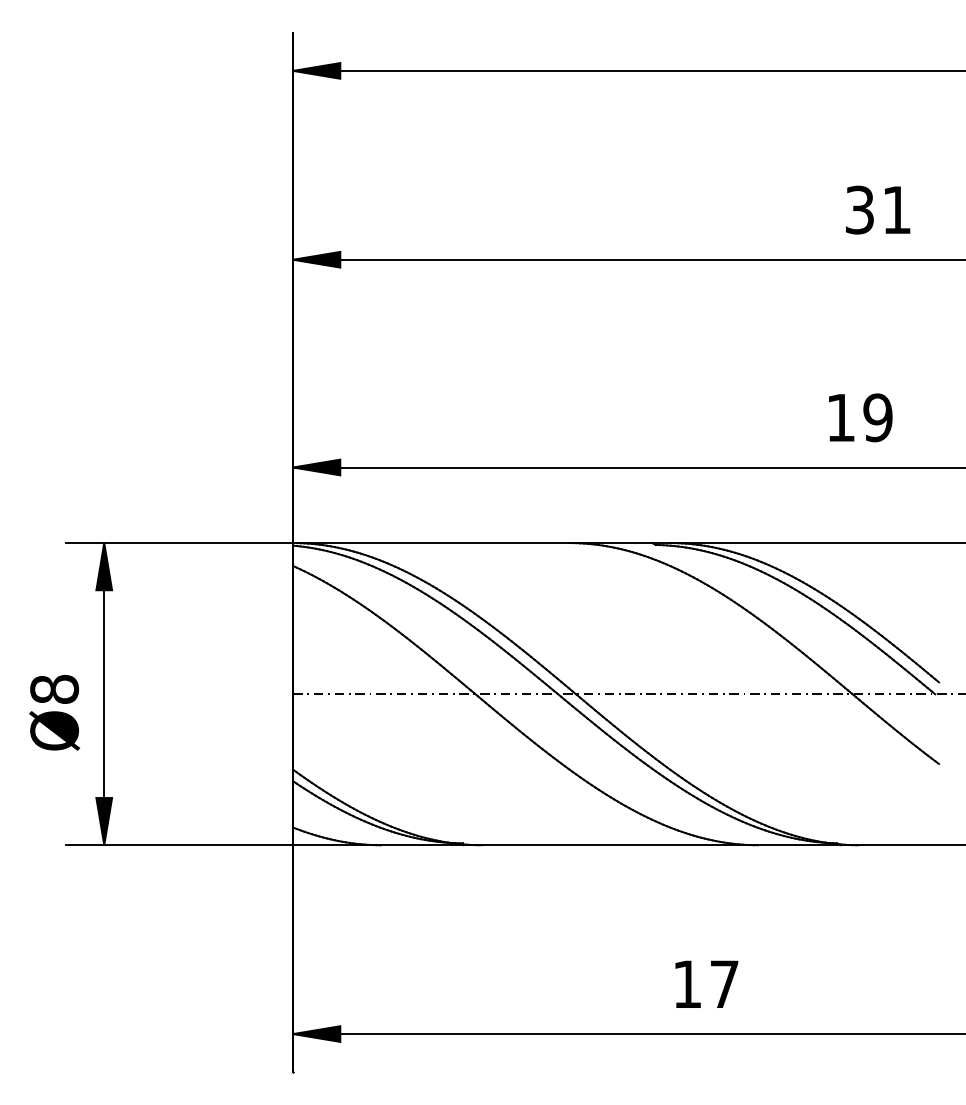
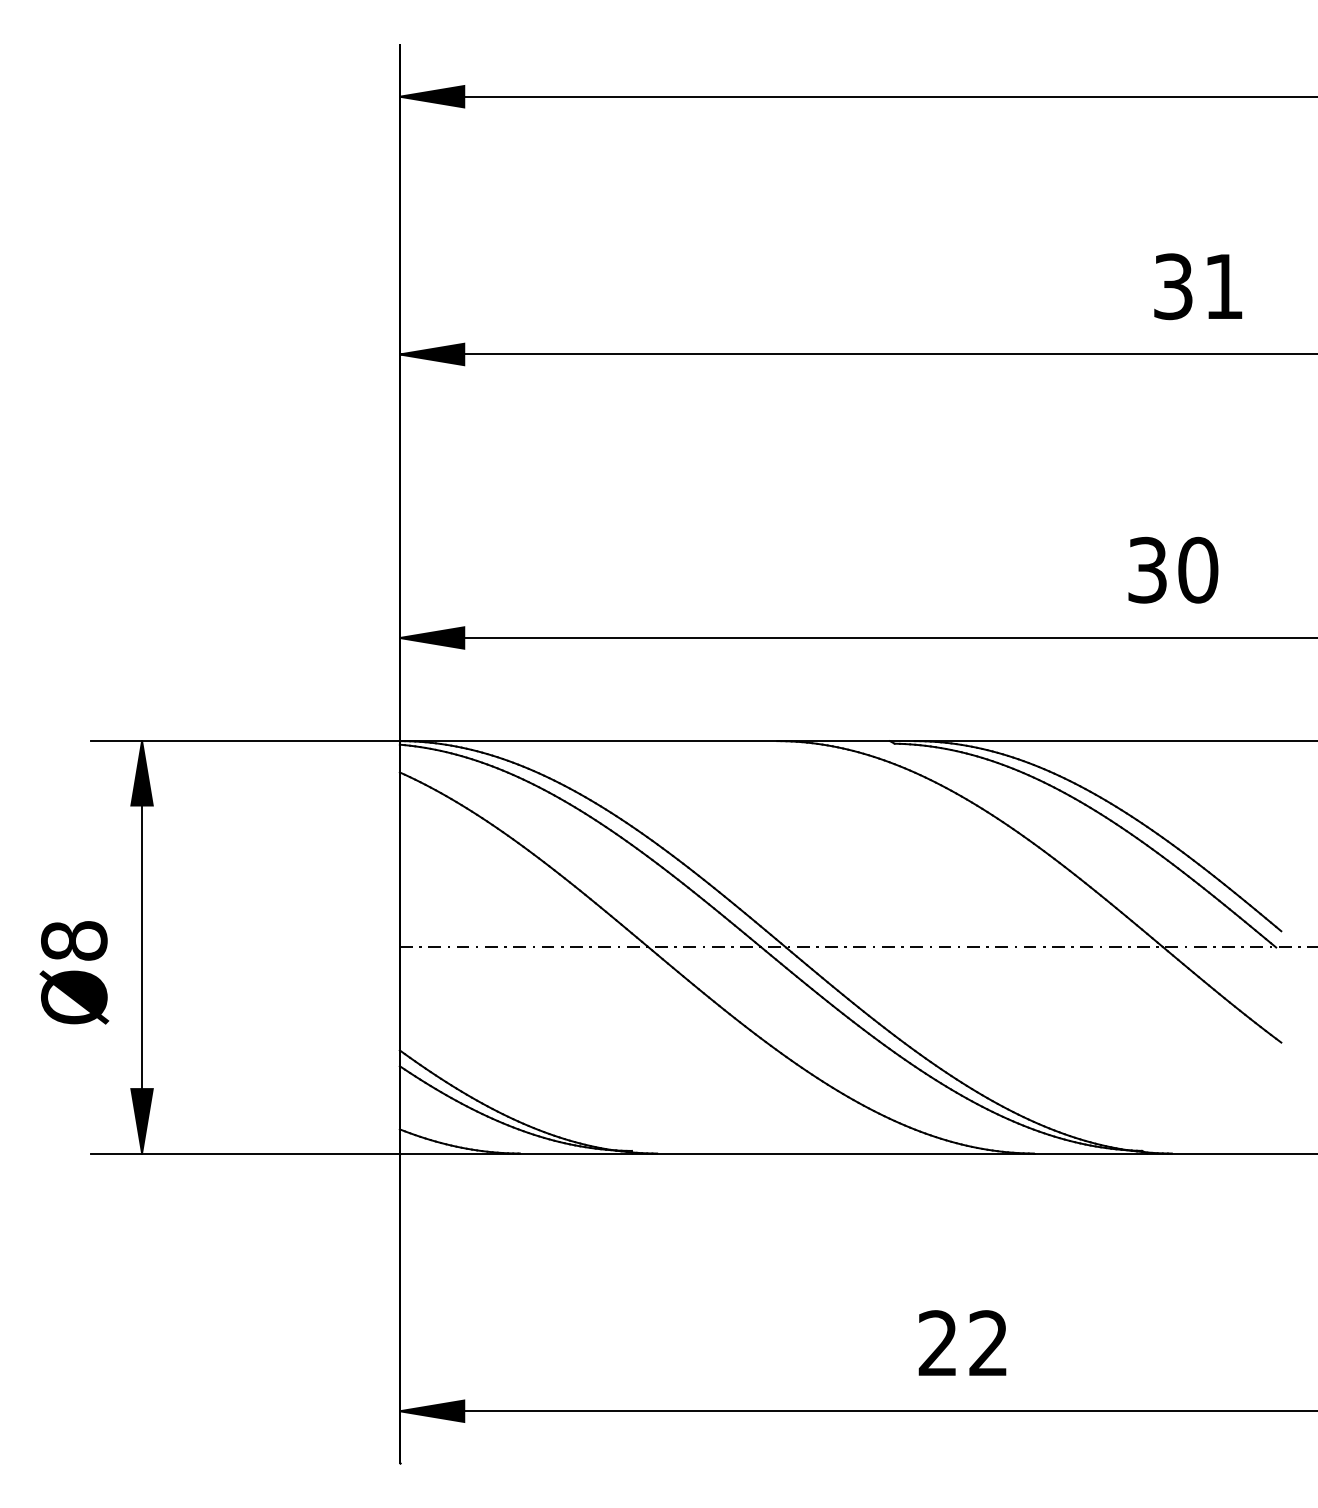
text: (859, 417) -> (1172, 569), 19 -> 30
text: (705, 983) -> (962, 1342), 17 -> 22

